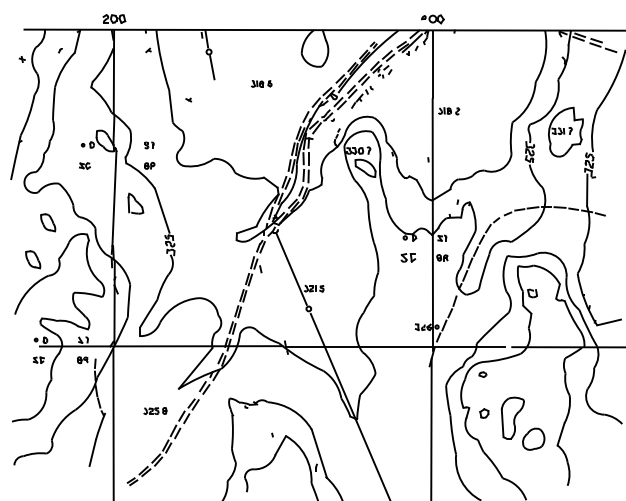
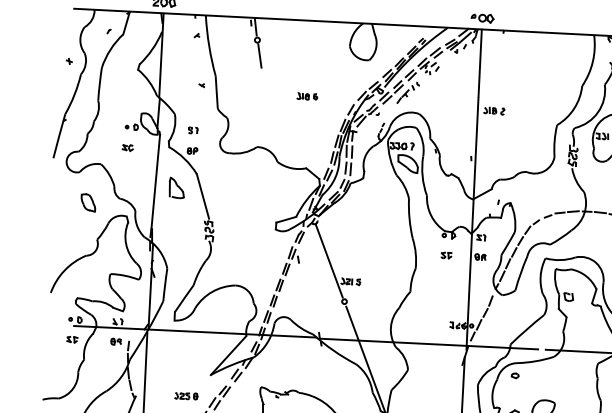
part: (21, 59) -> (68, 61), moved
part: (261, 83) -> (307, 96), moved
part: (188, 99) -> (201, 84), moved
part: (408, 257) -> (446, 255), size x0.71
part: (33, 259) -> (71, 238), removed

